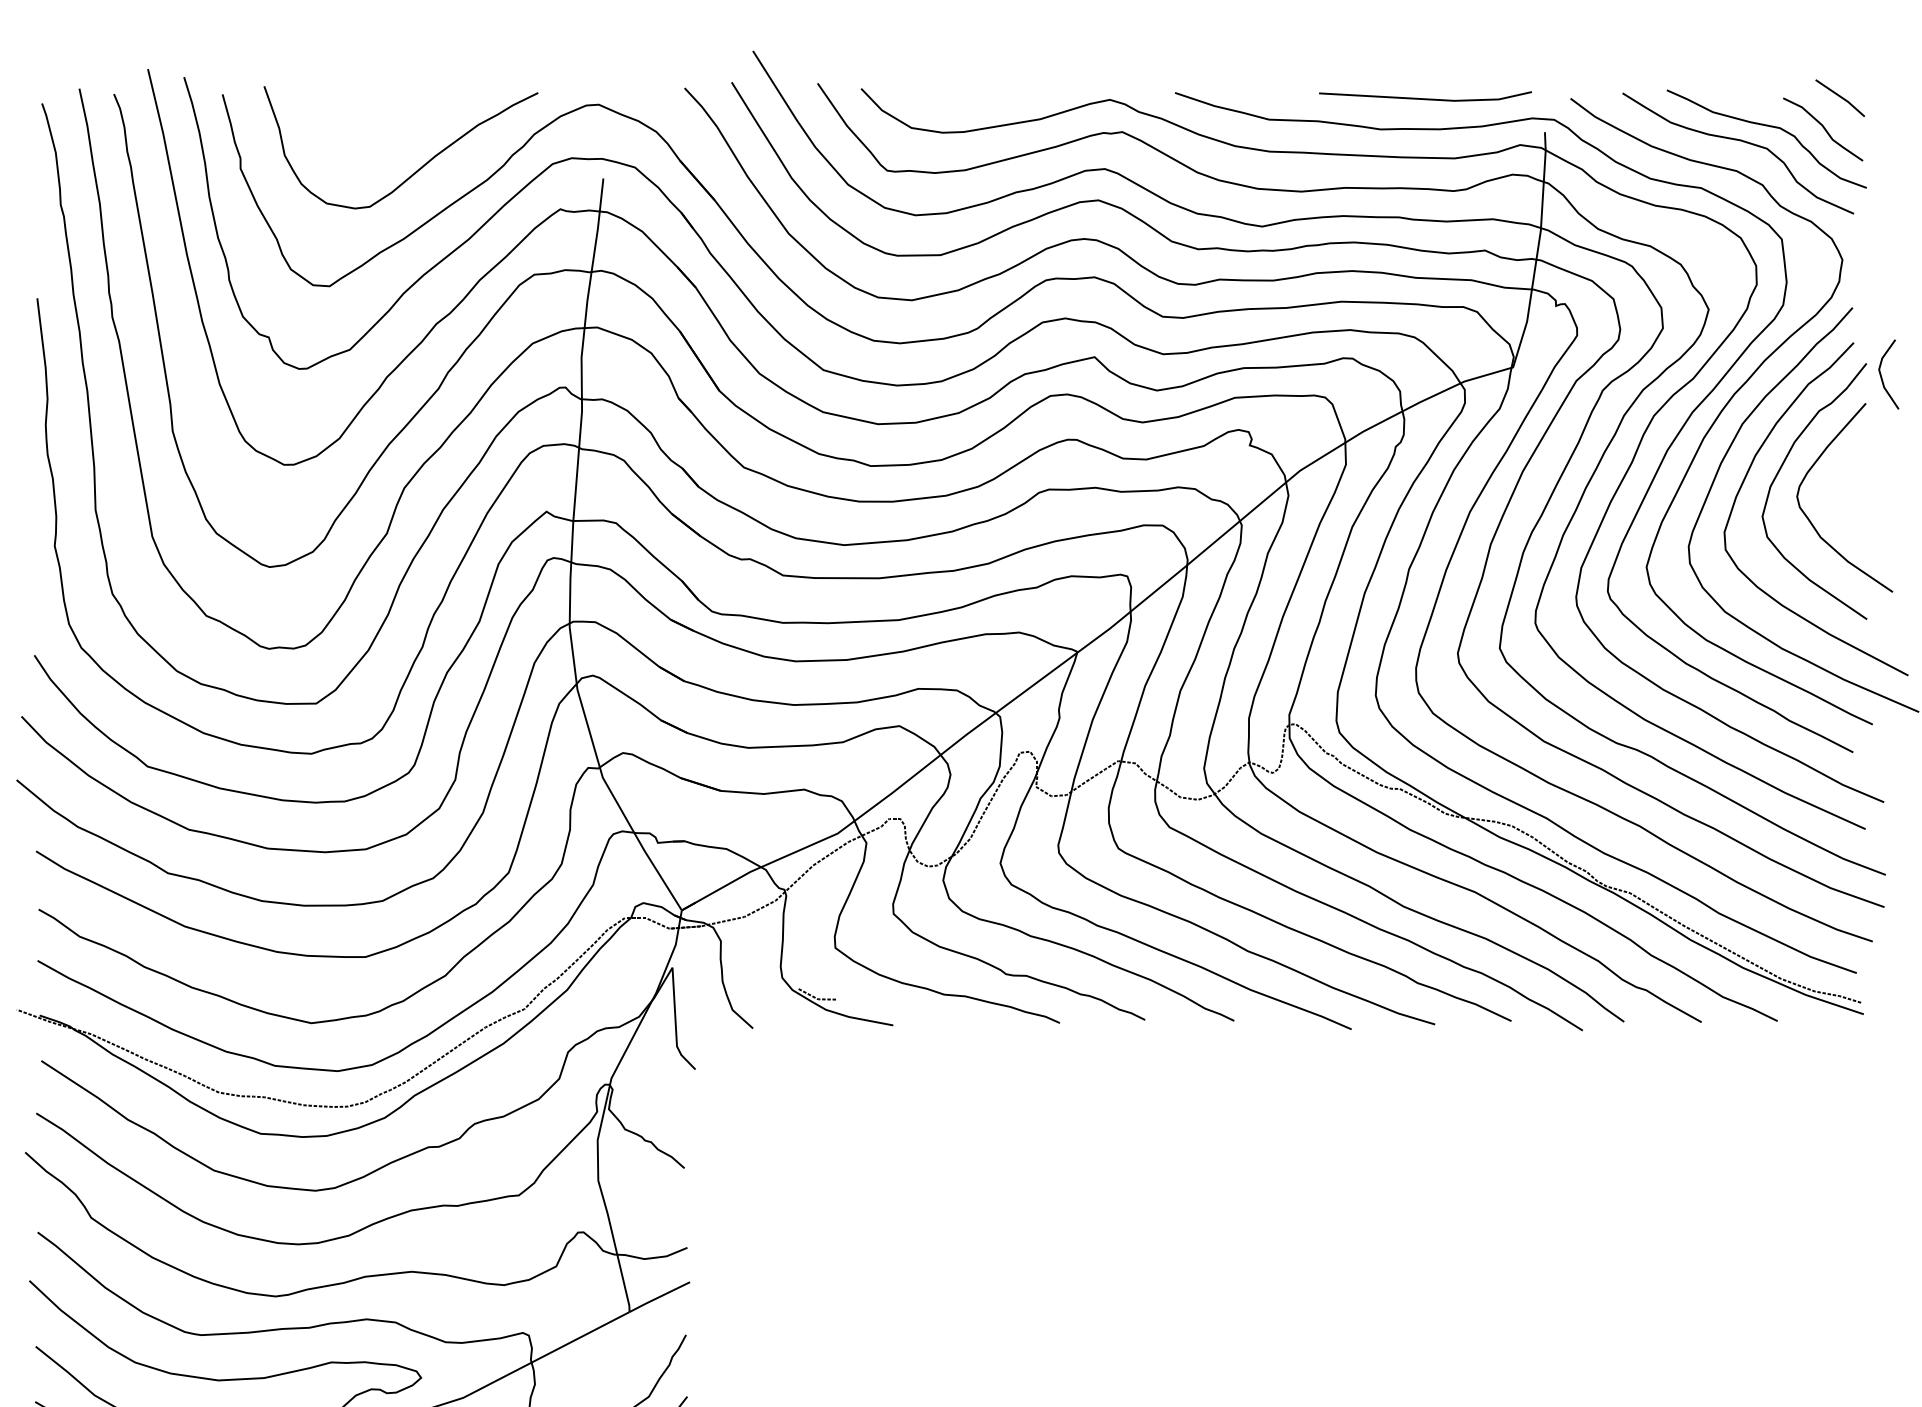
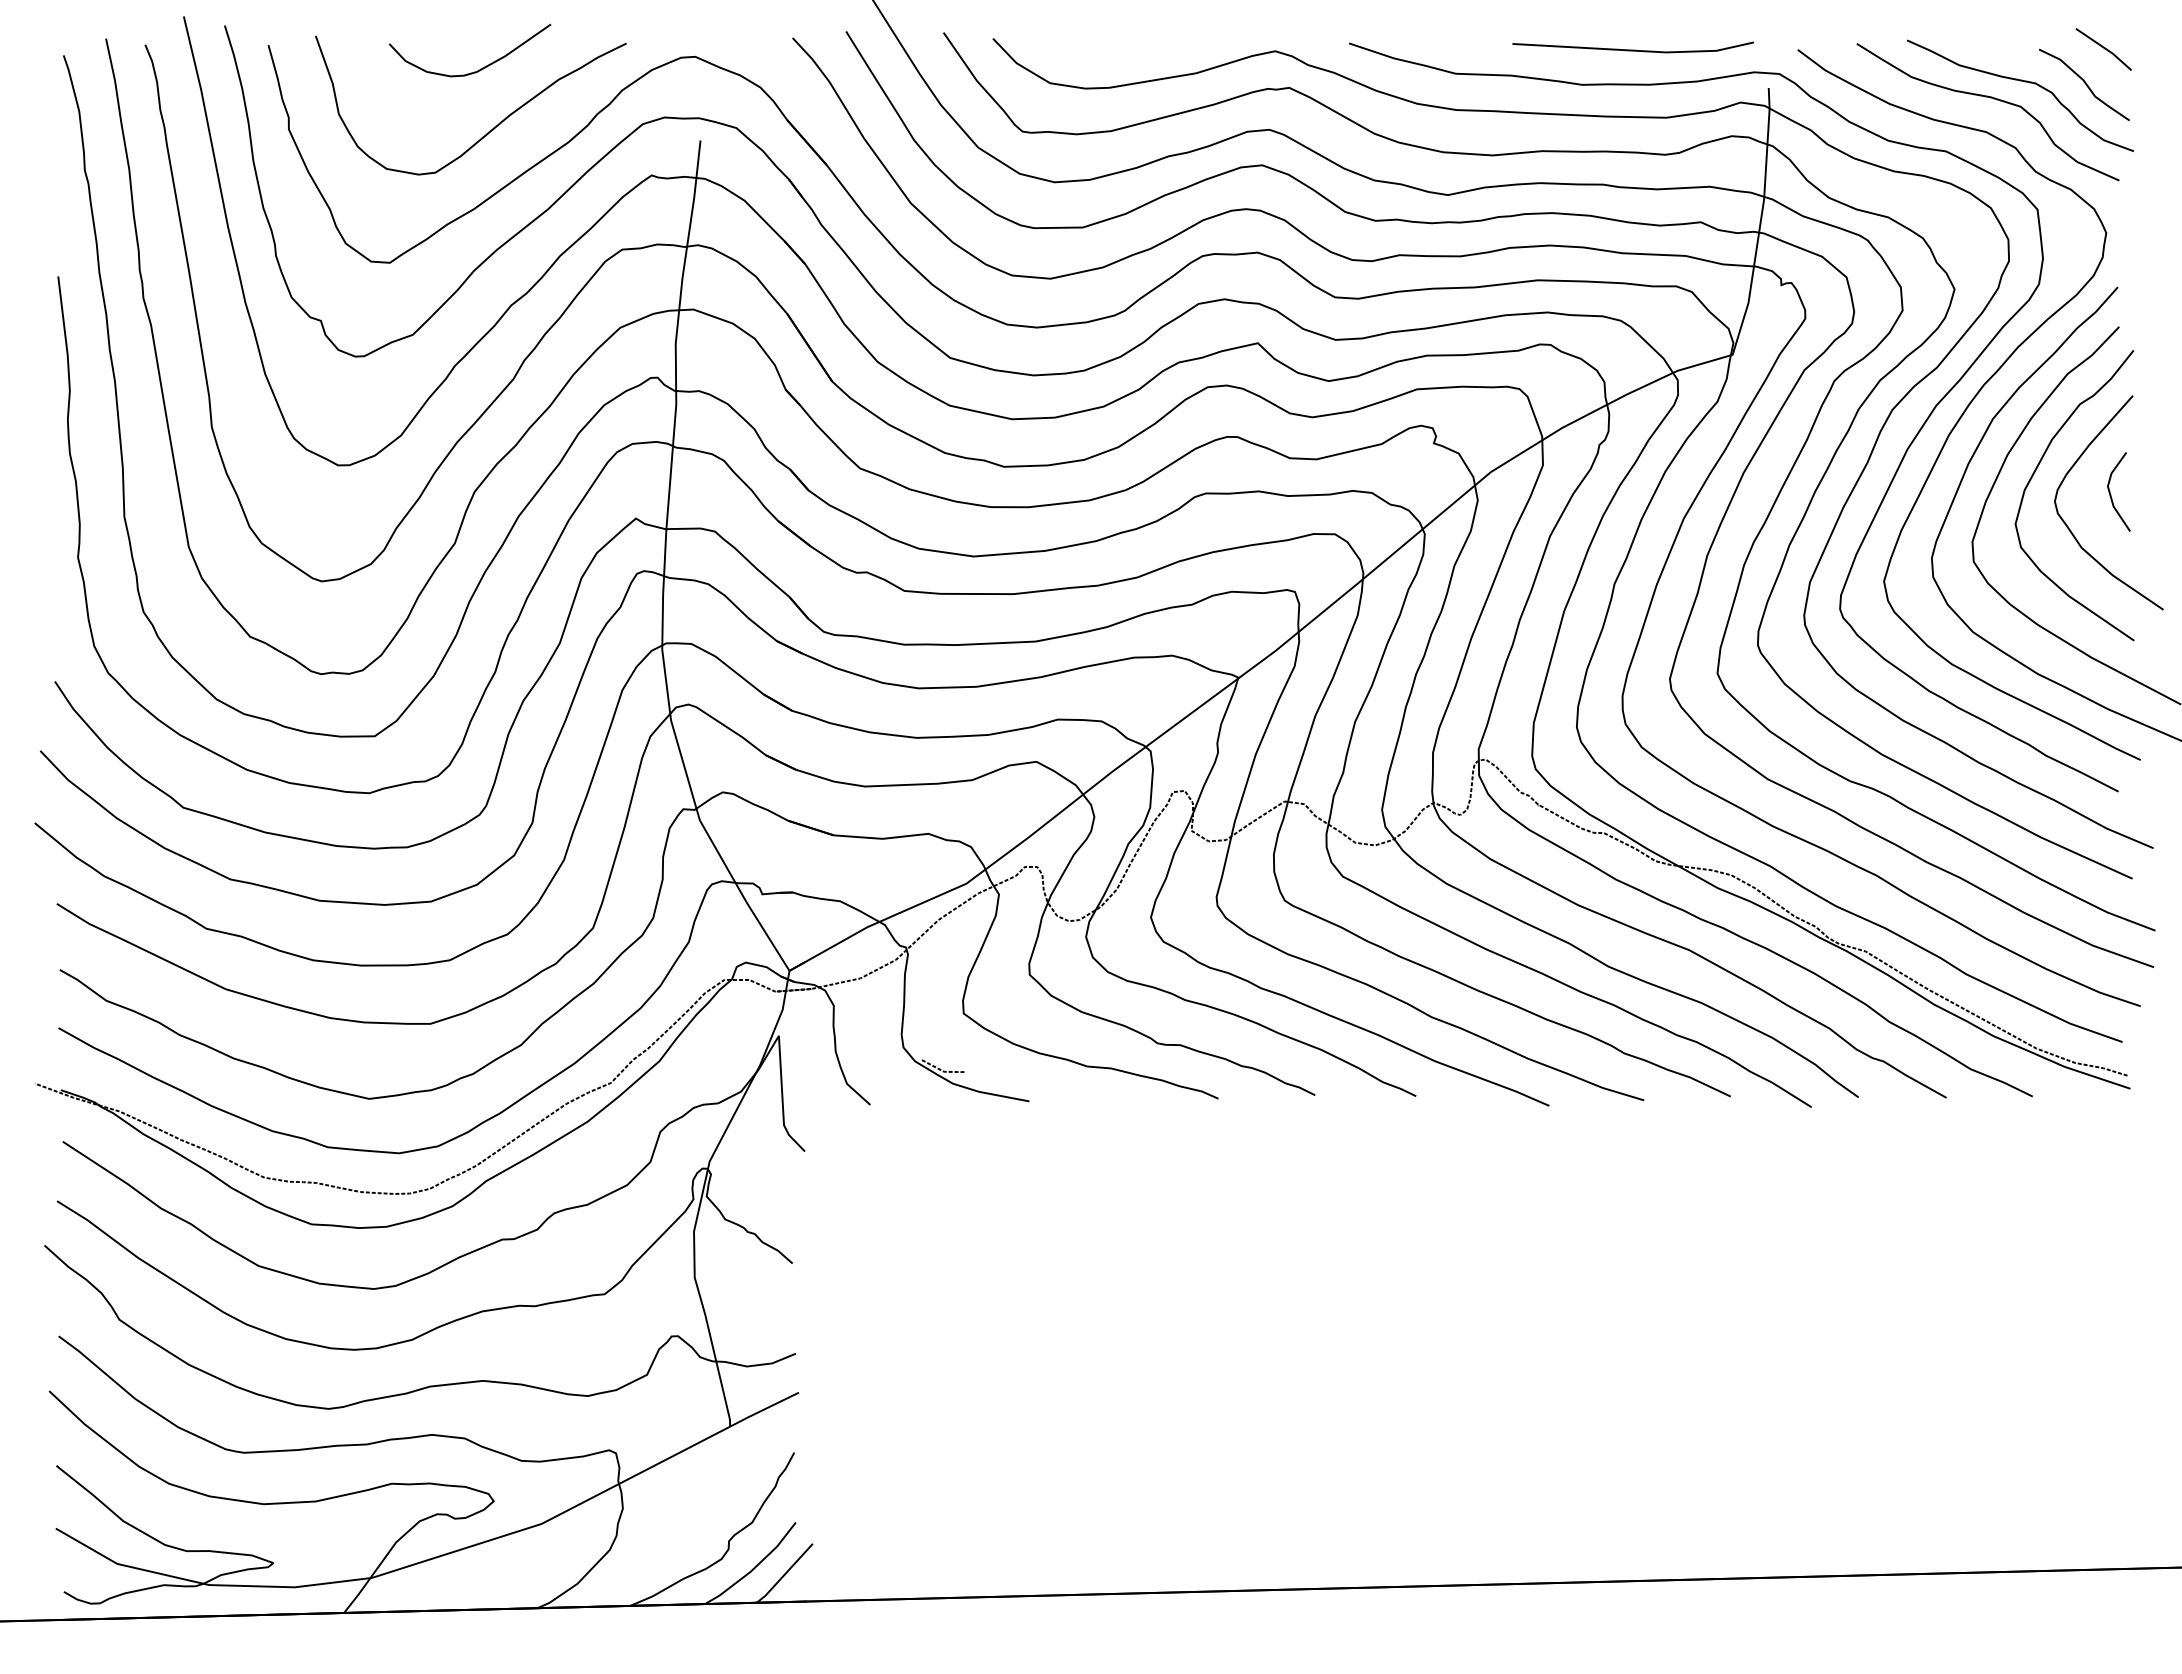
part: (409, 115) -> (480, 68), added
part: (1882, 376) -> (2111, 494), moved

